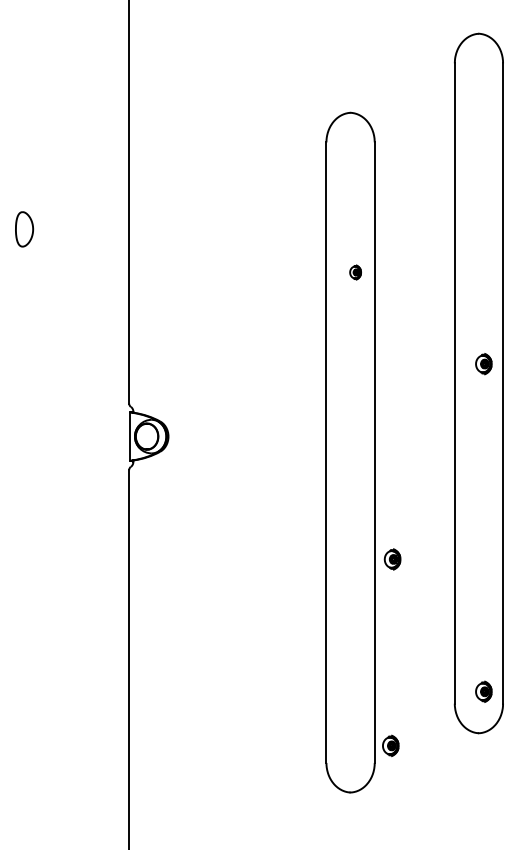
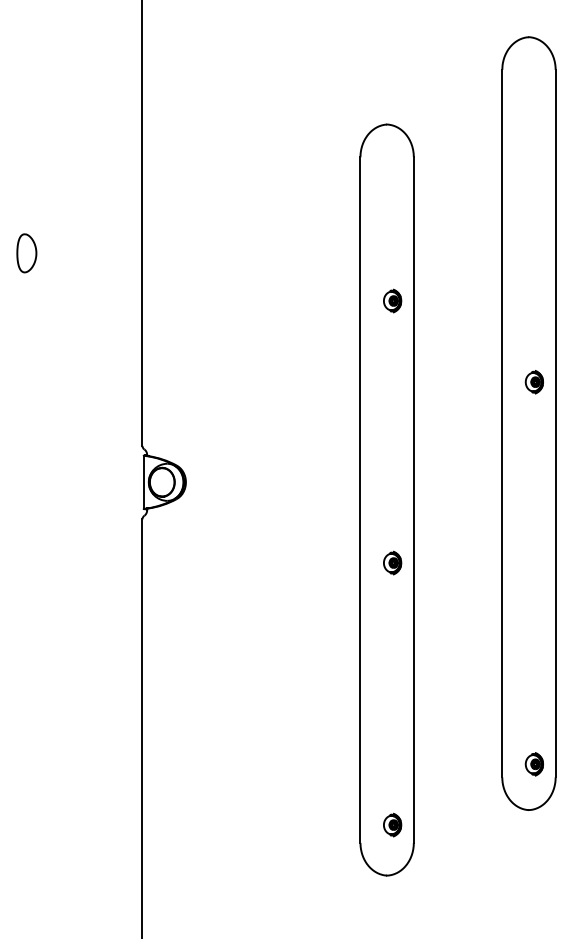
part: (355, 272) -> (392, 300), size x1.43
part: (483, 364) -> (533, 382), moved
part: (392, 558) -> (392, 562), moved
part: (390, 745) -> (392, 824), moved

